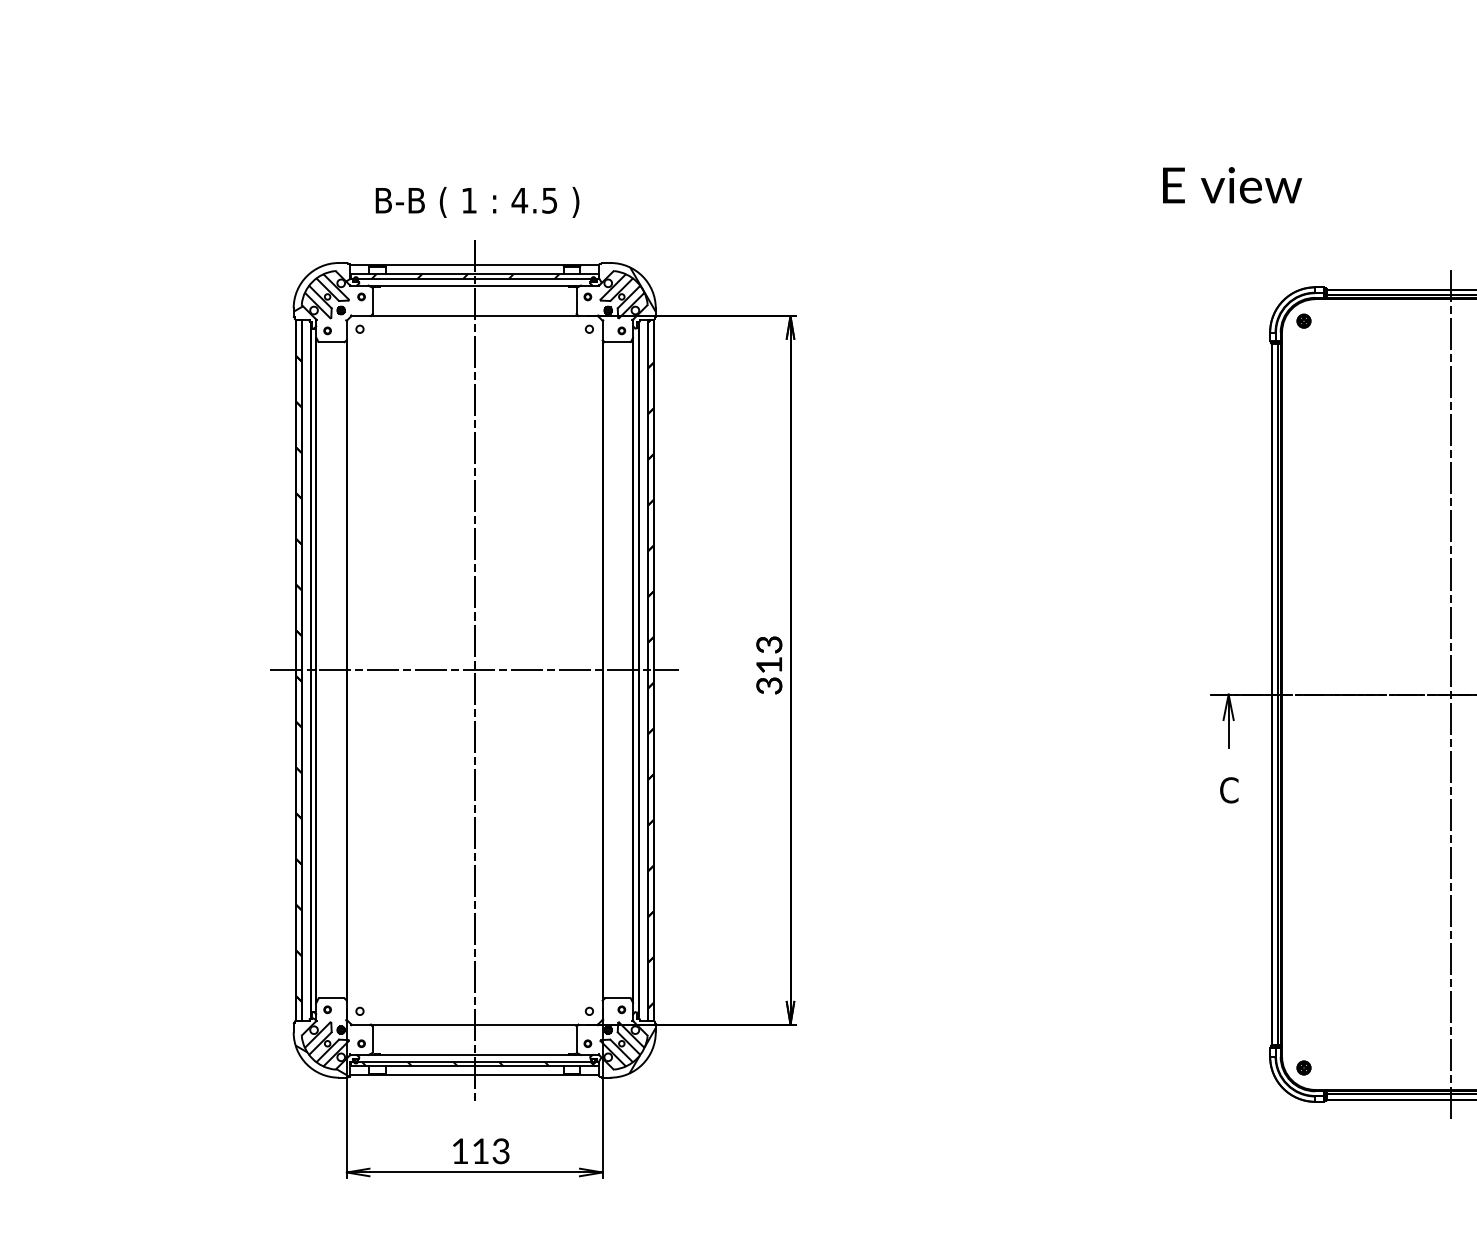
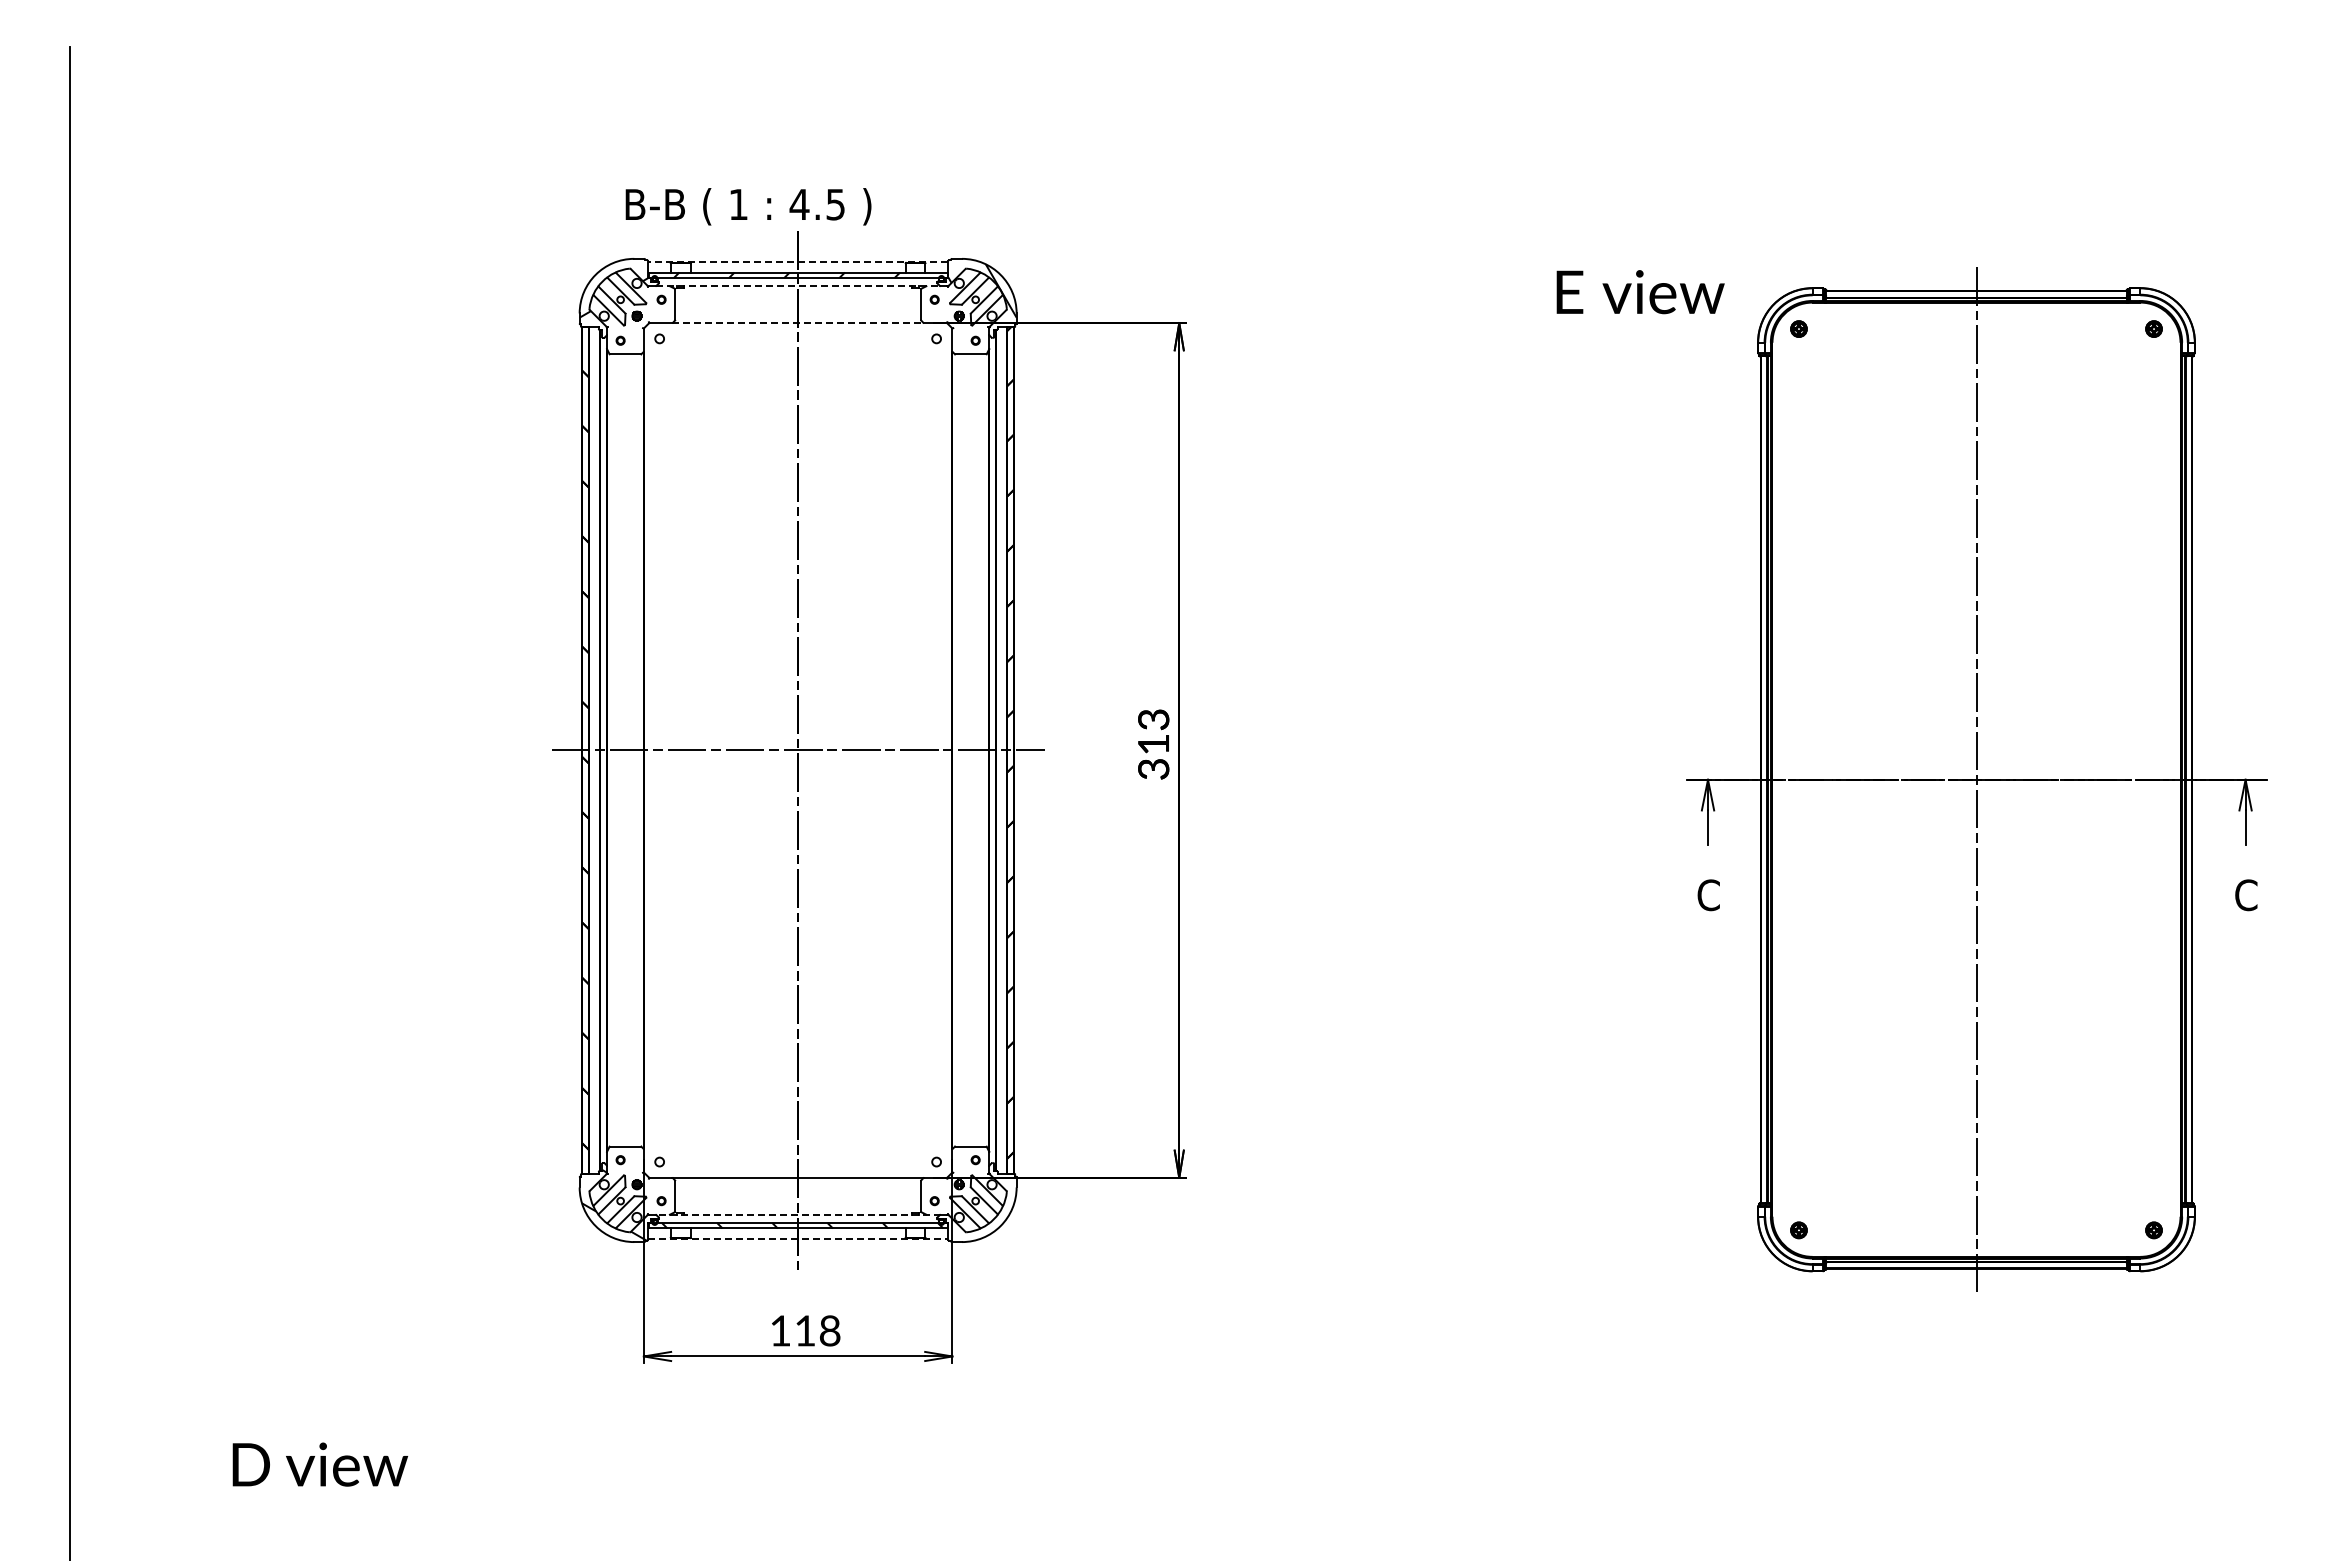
text: (1232, 185) -> (1640, 292), moved
text: (477, 202) -> (748, 206), moved
line: (474, 265) -> (797, 261), solid -> dashed
line: (475, 285) -> (798, 286), solid -> dashed
line: (475, 316) -> (798, 323), solid -> dashed
hatch: (627, 1050) -> (982, 1209), removed
line: (475, 1054) -> (798, 1214), solid -> dashed
line: (475, 1075) -> (798, 1239), solid -> dashed
text: (500, 1150) -> (829, 1330), 113 -> 118

